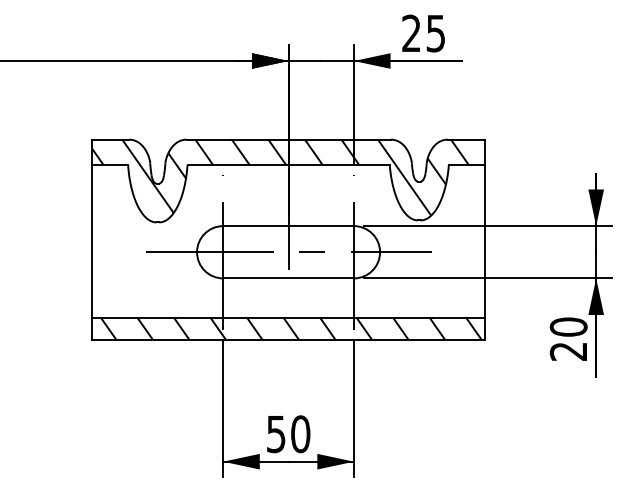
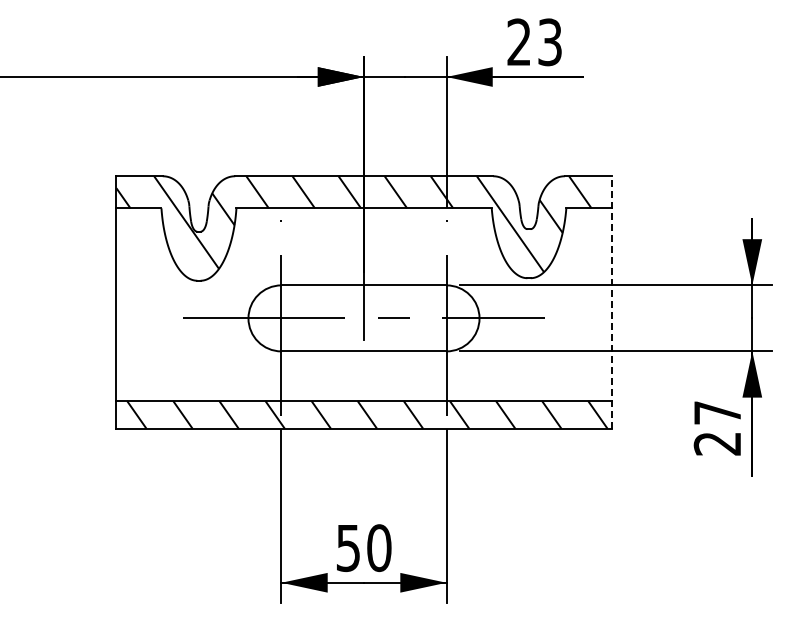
text: (435, 32) -> (549, 41), 25 -> 23
line: (484, 239) -> (611, 302), solid -> dashed
text: (568, 326) -> (717, 412), 20 -> 27

